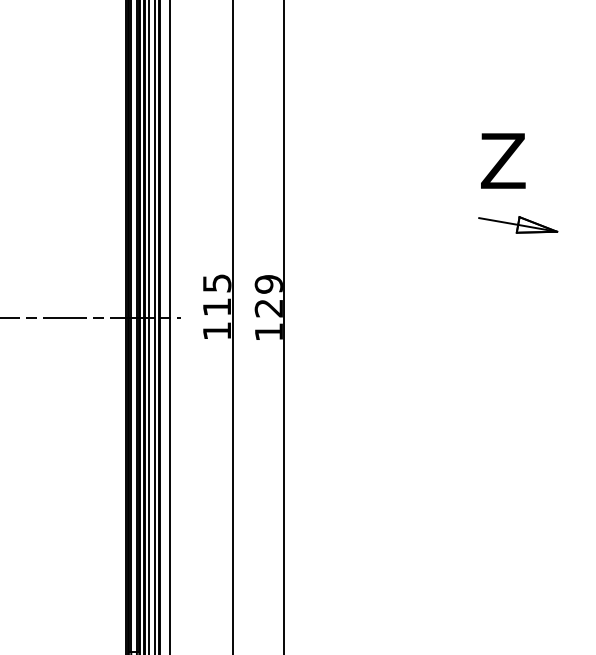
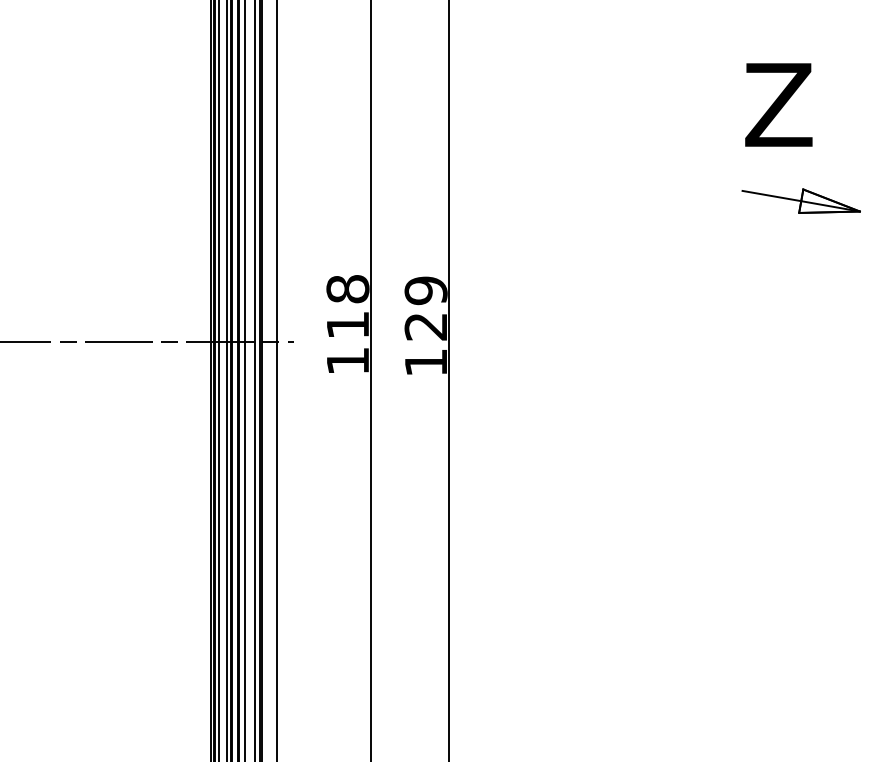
text: (216, 283) -> (347, 289), 115 -> 118

